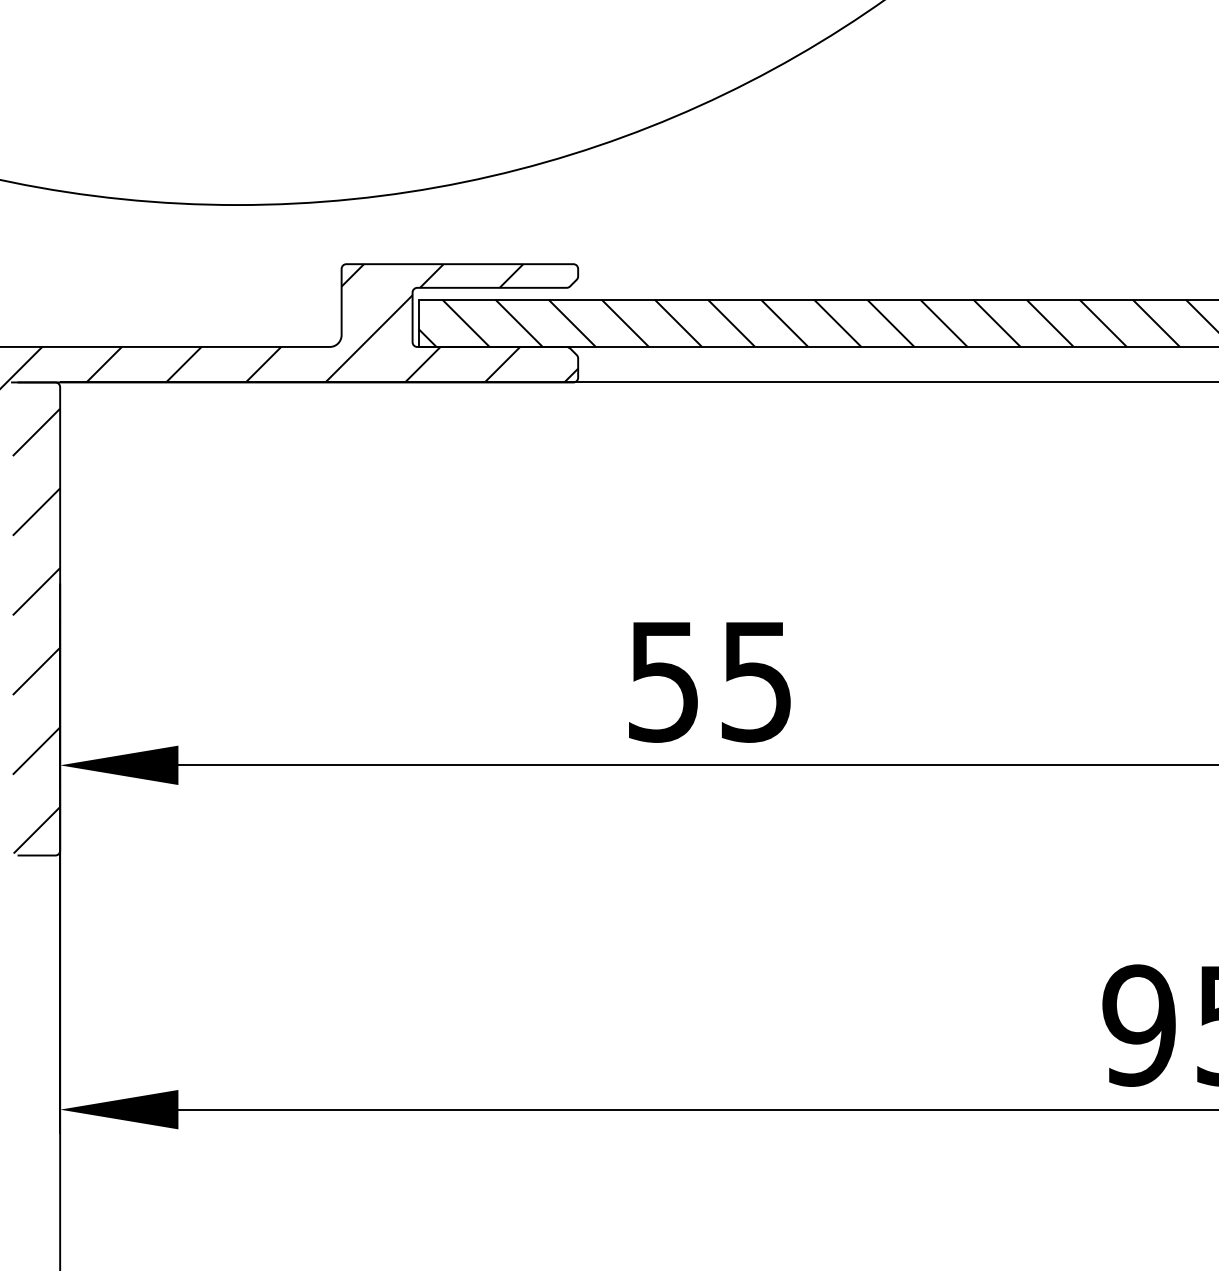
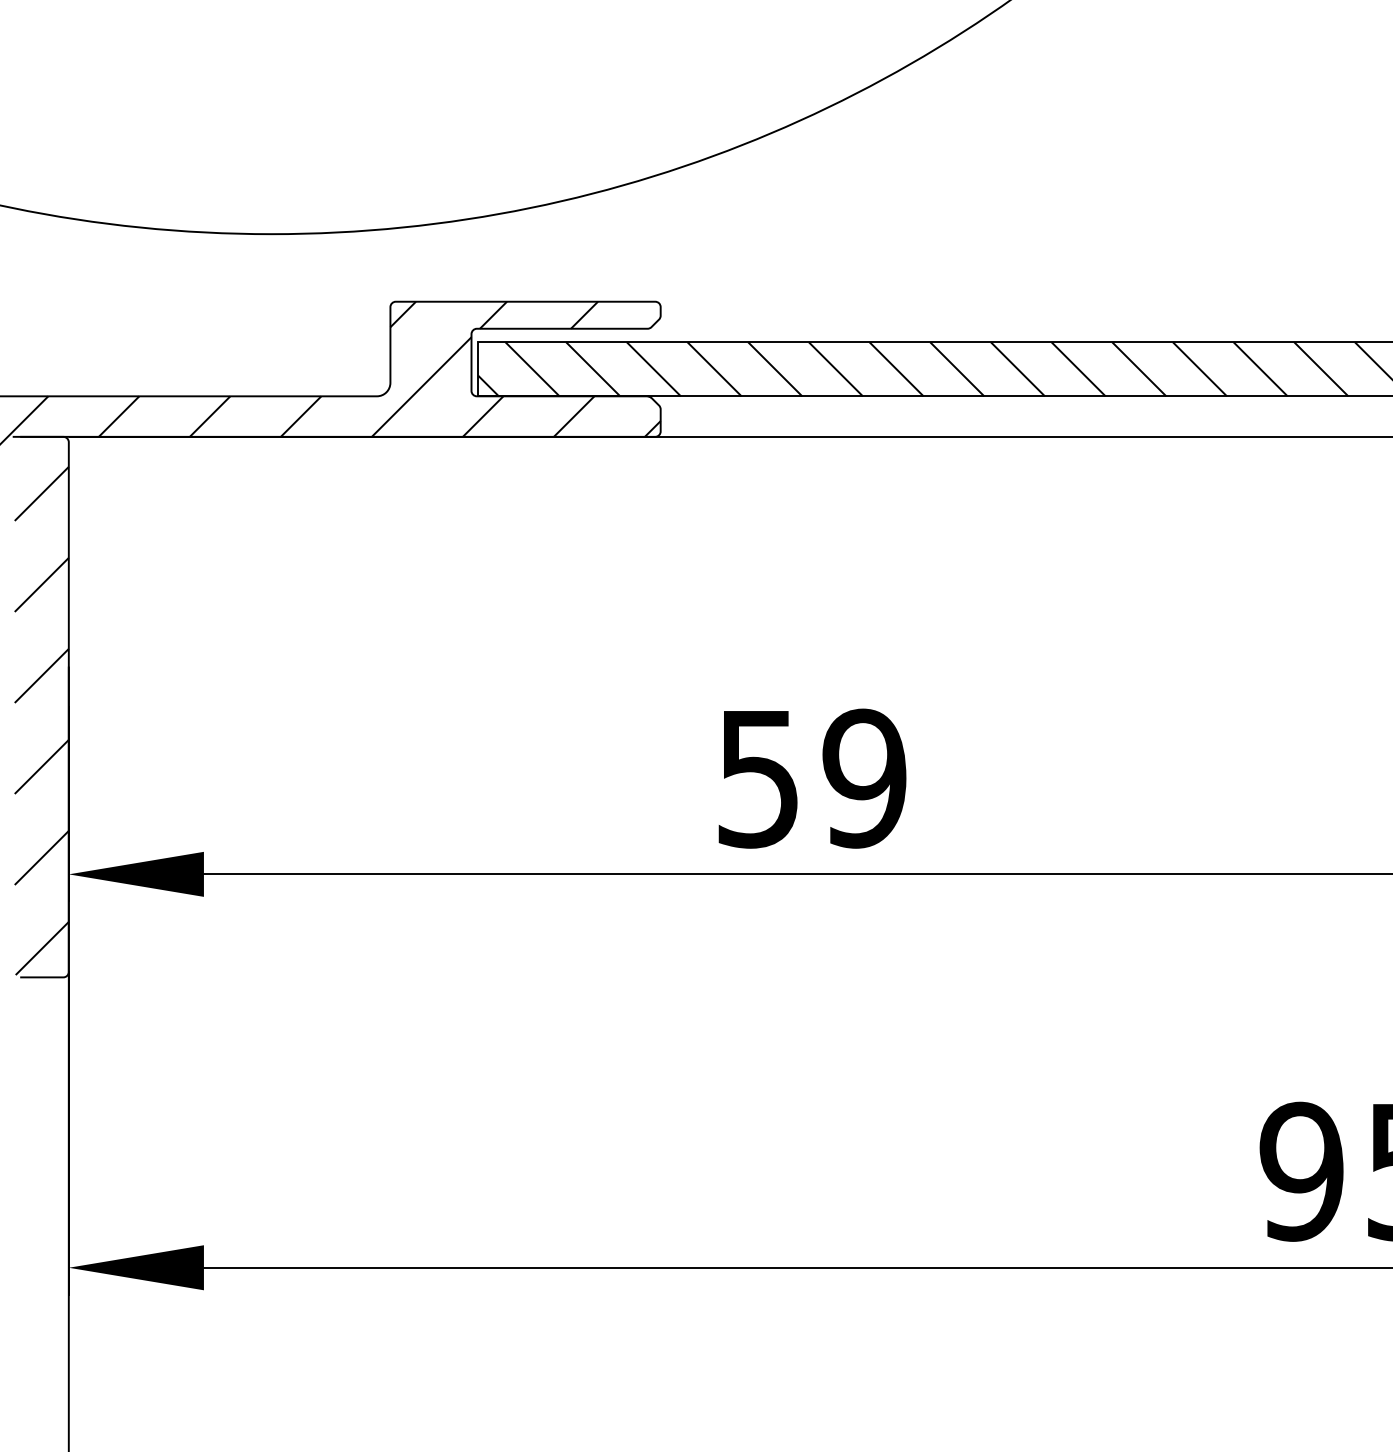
text: (756, 681) -> (864, 778), 55 -> 59

